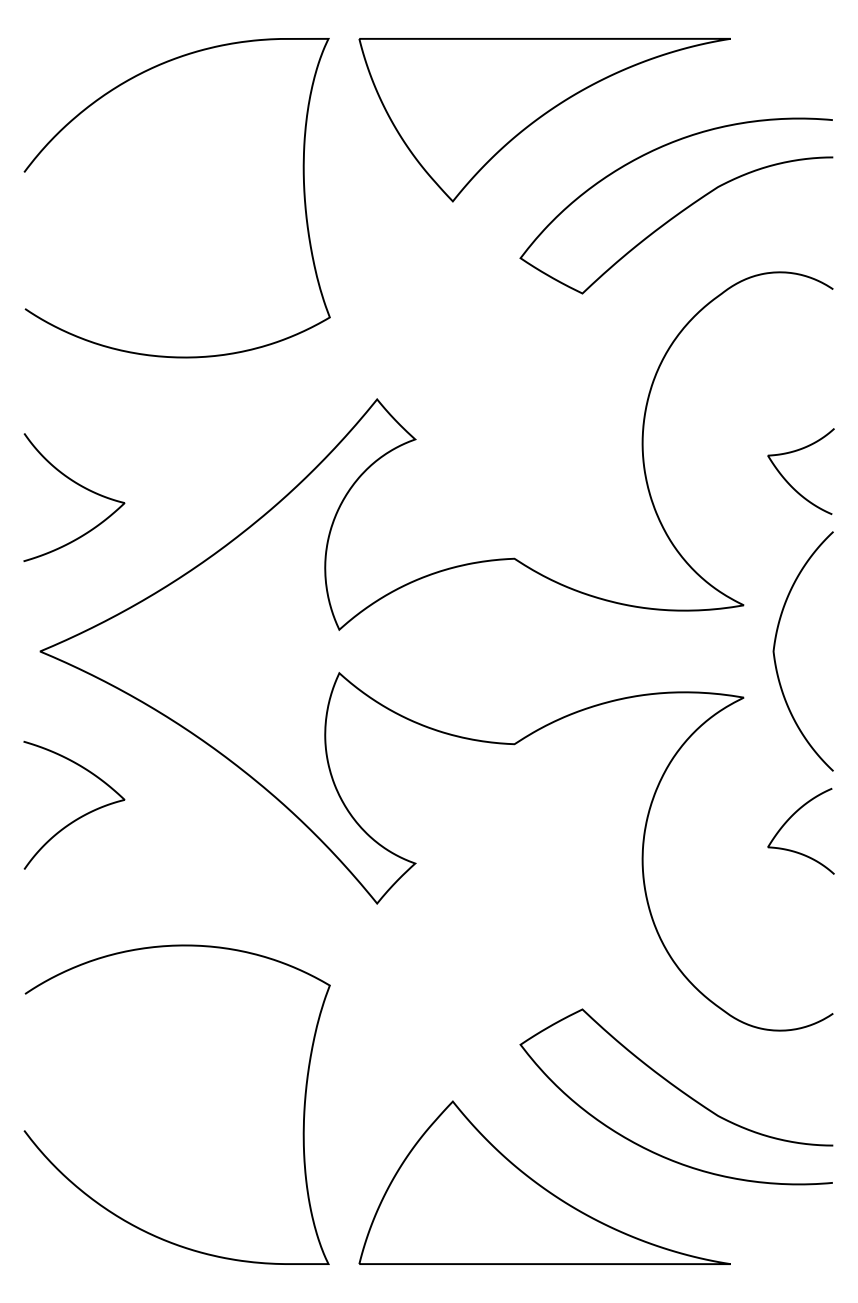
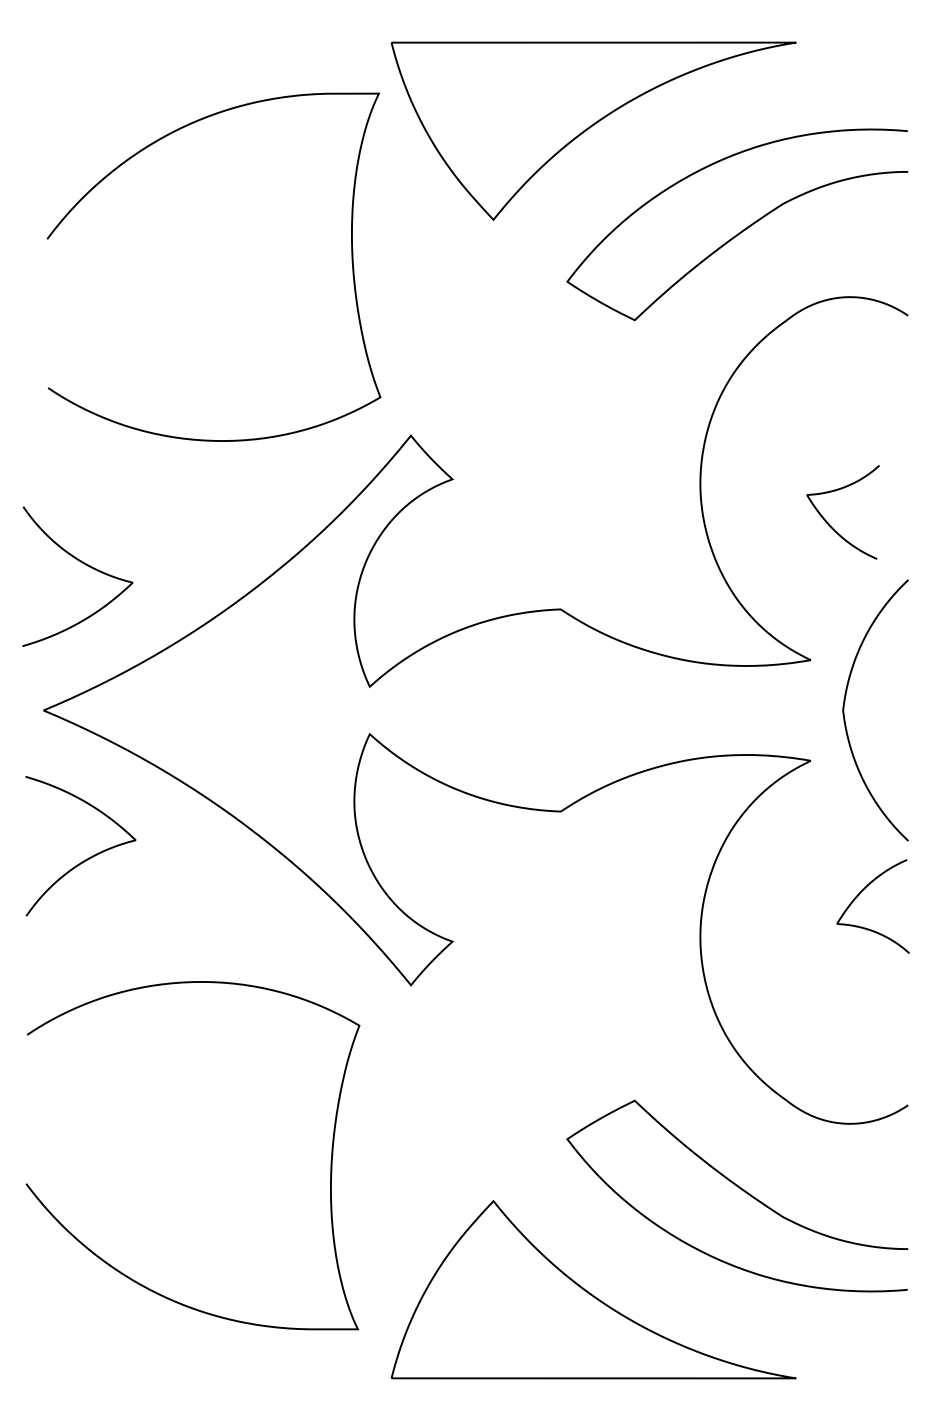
curve: (107, 94) -> (137, 154), moved
curve: (789, 482) -> (830, 524), moved
curve: (81, 487) -> (85, 565), moved
curve: (81, 815) -> (88, 857), moved
curve: (107, 1208) -> (116, 1268), moved

